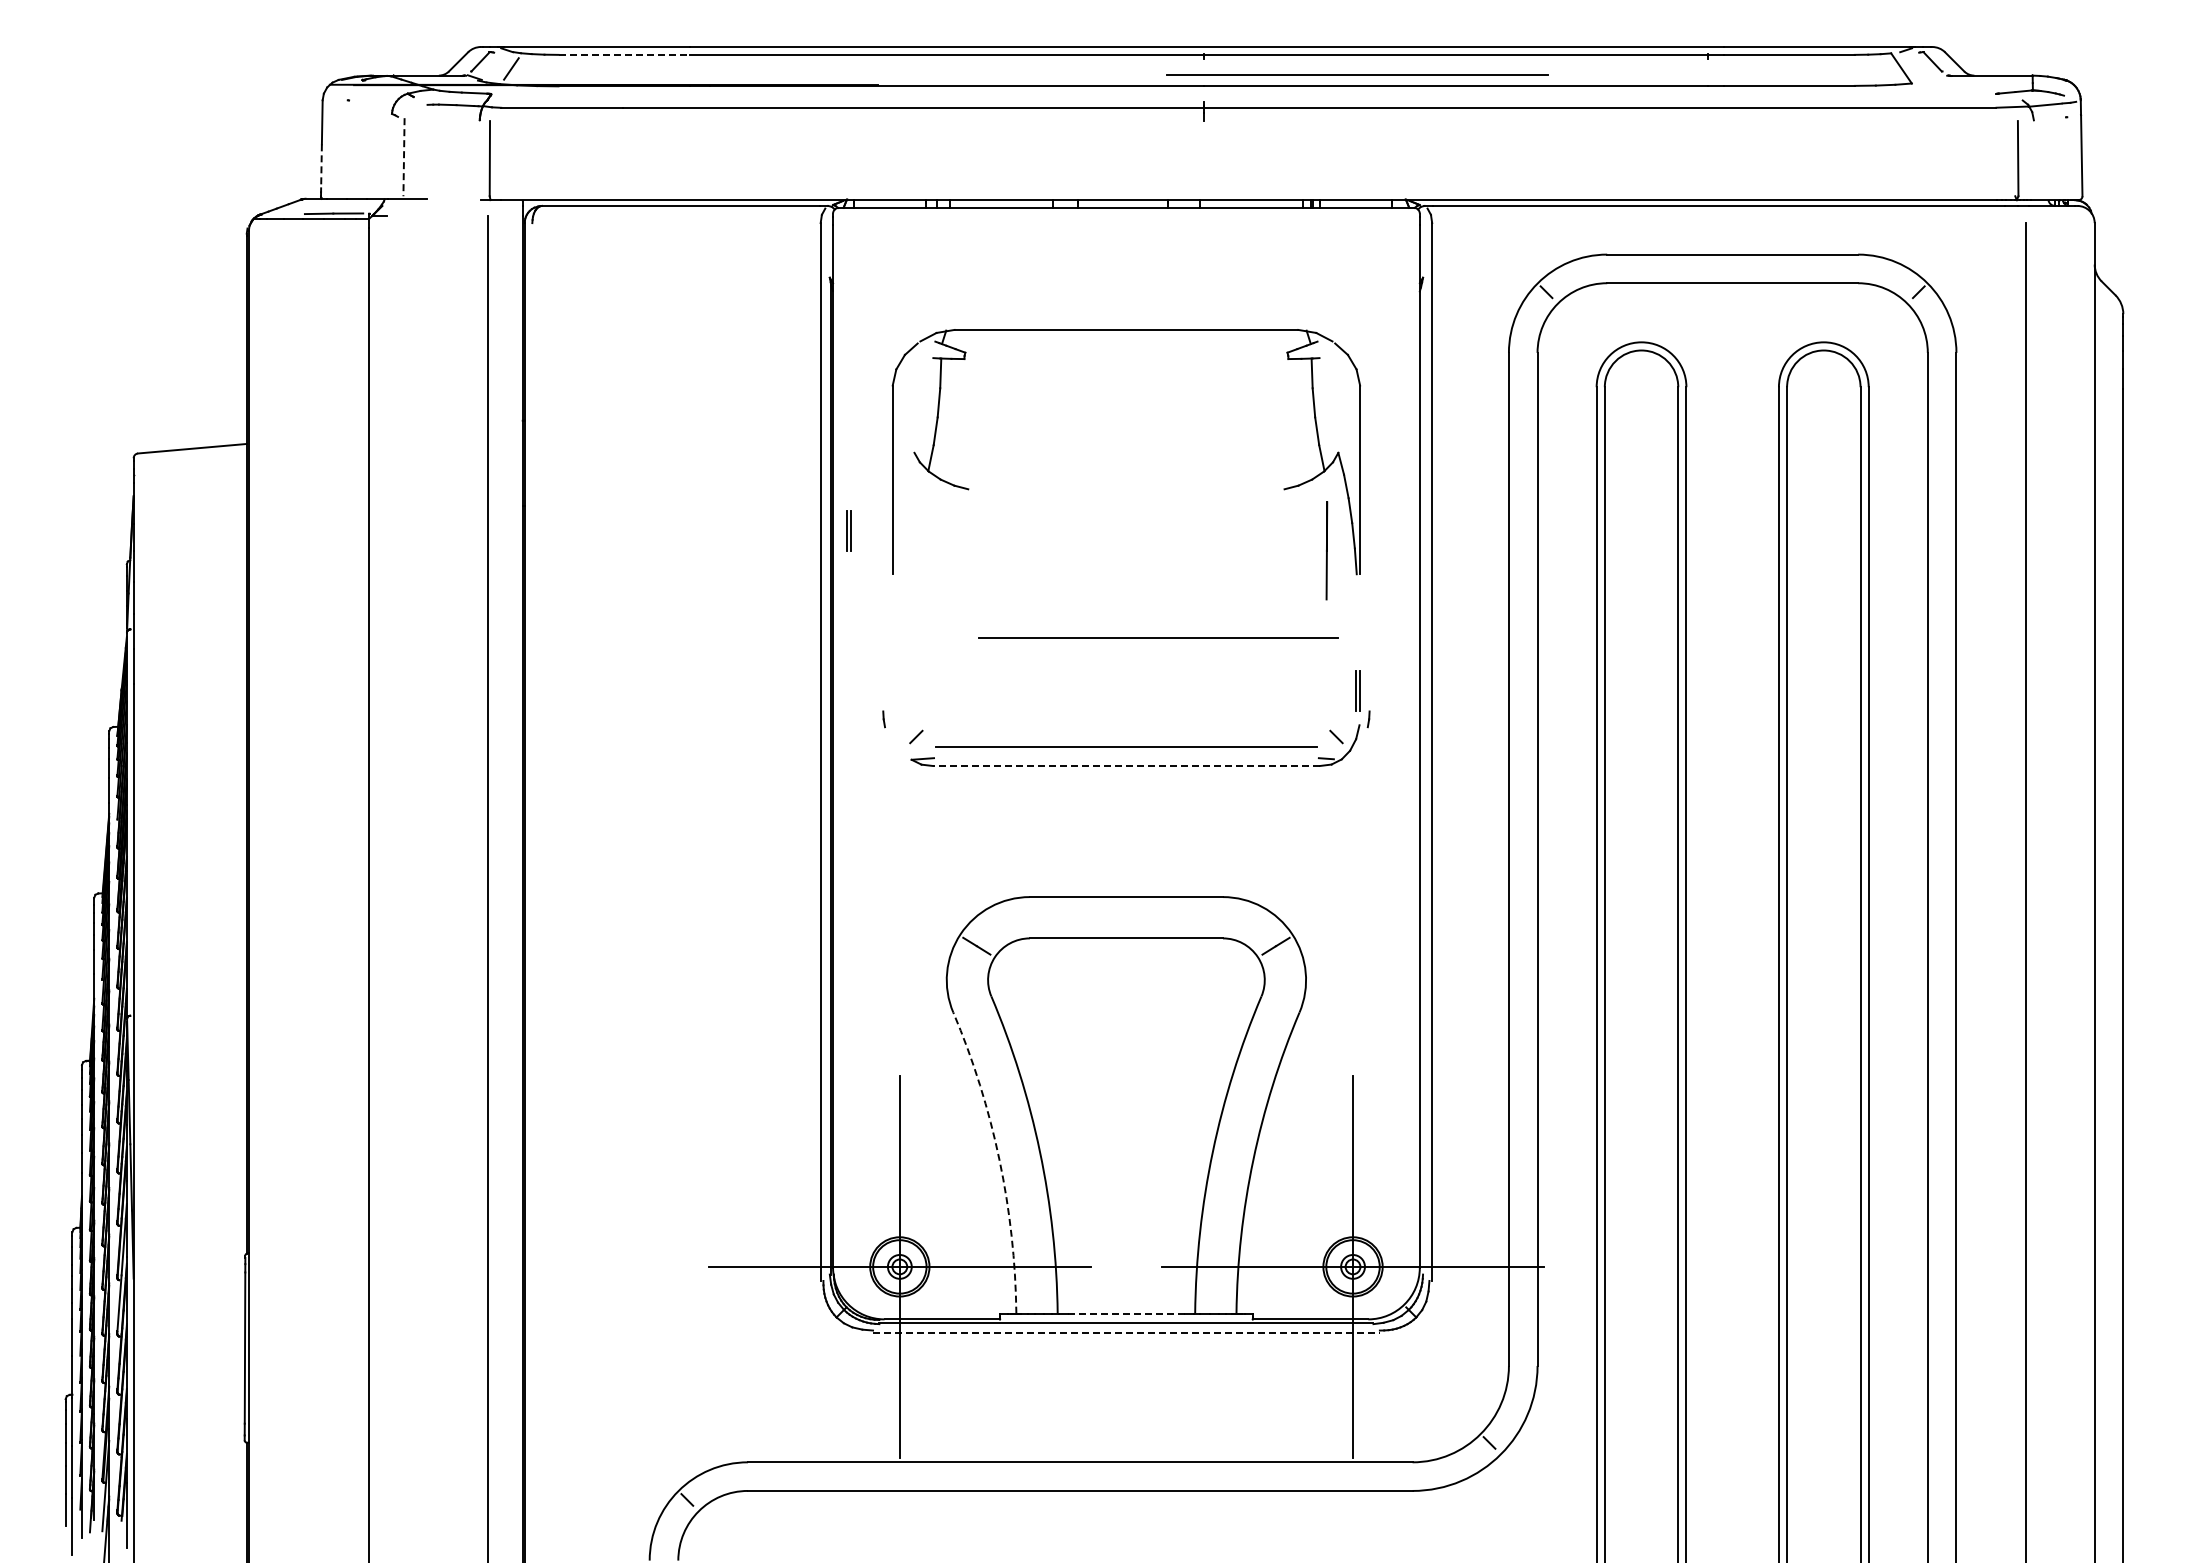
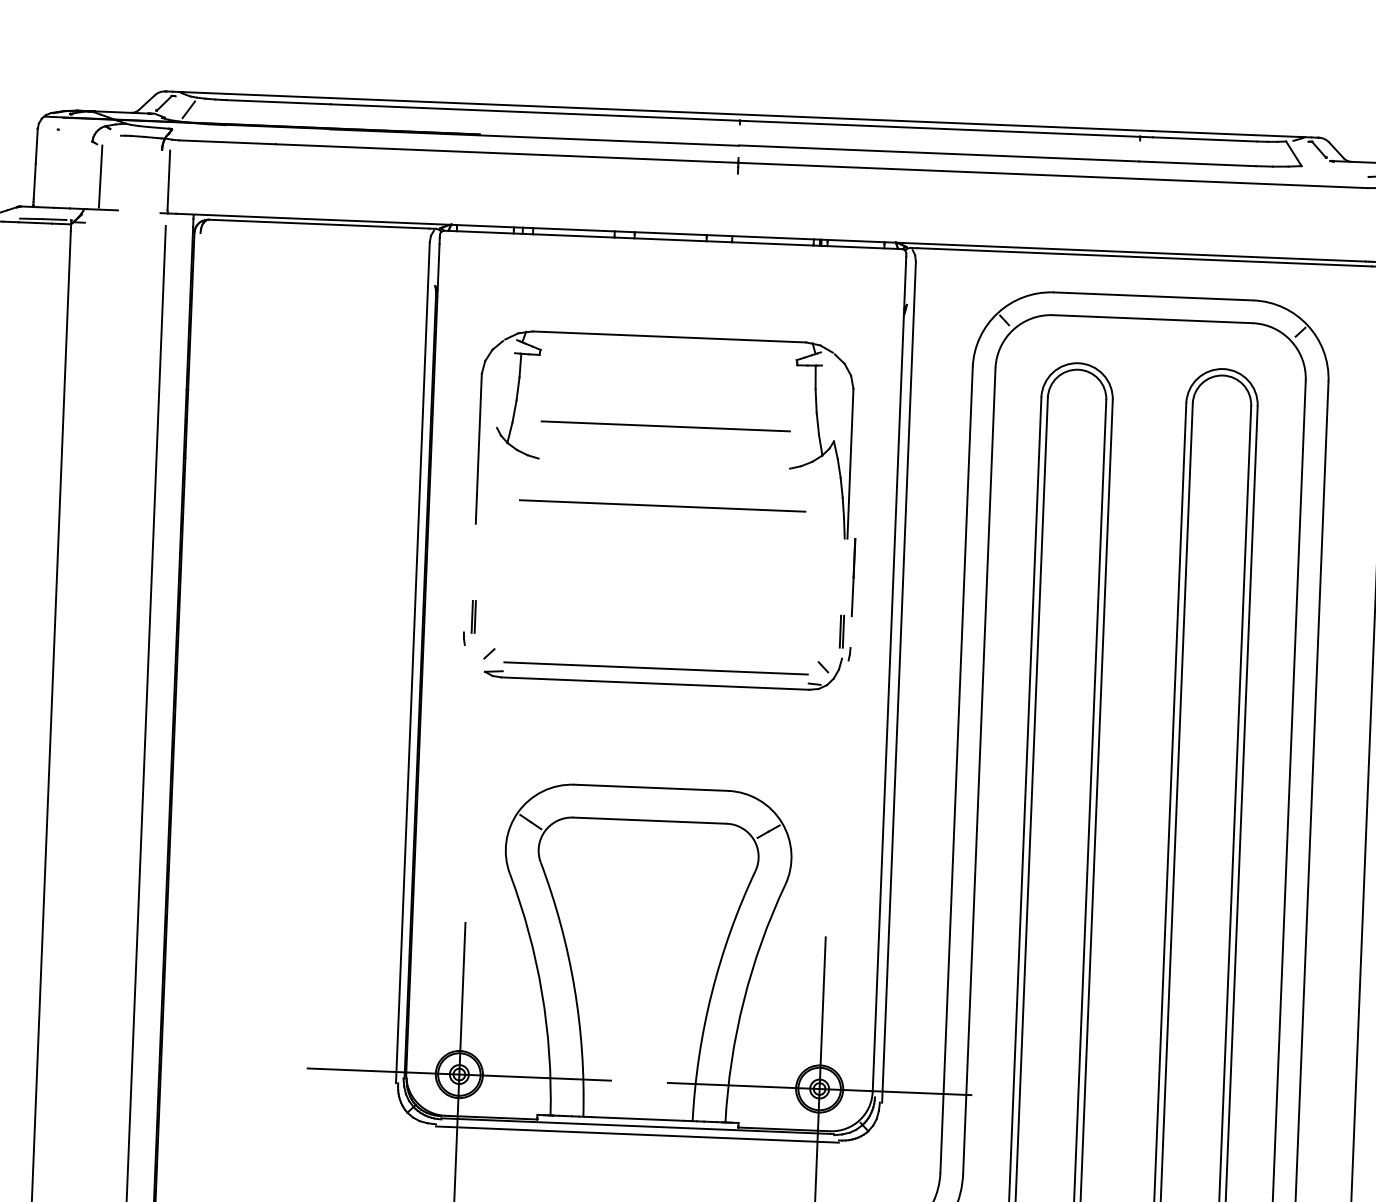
line: (624, 54) -> (279, 101), dashed -> solid
line: (1357, 74) -> (861, 141), removed
line: (404, 157) -> (101, 176), dashed -> solid
line: (321, 166) -> (34, 181), dashed -> solid
line: (1126, 441) -> (665, 425), added
part: (848, 530) -> (473, 616), moved
line: (1326, 550) -> (853, 577), moved
line: (1158, 637) -> (662, 505), moved
line: (1126, 766) -> (655, 684), dashed -> solid
arc: (999, 1160) -> (541, 993), dashed -> solid
line: (1125, 1313) -> (637, 1118), dashed -> solid
line: (1126, 1333) -> (637, 1134), dashed -> solid

